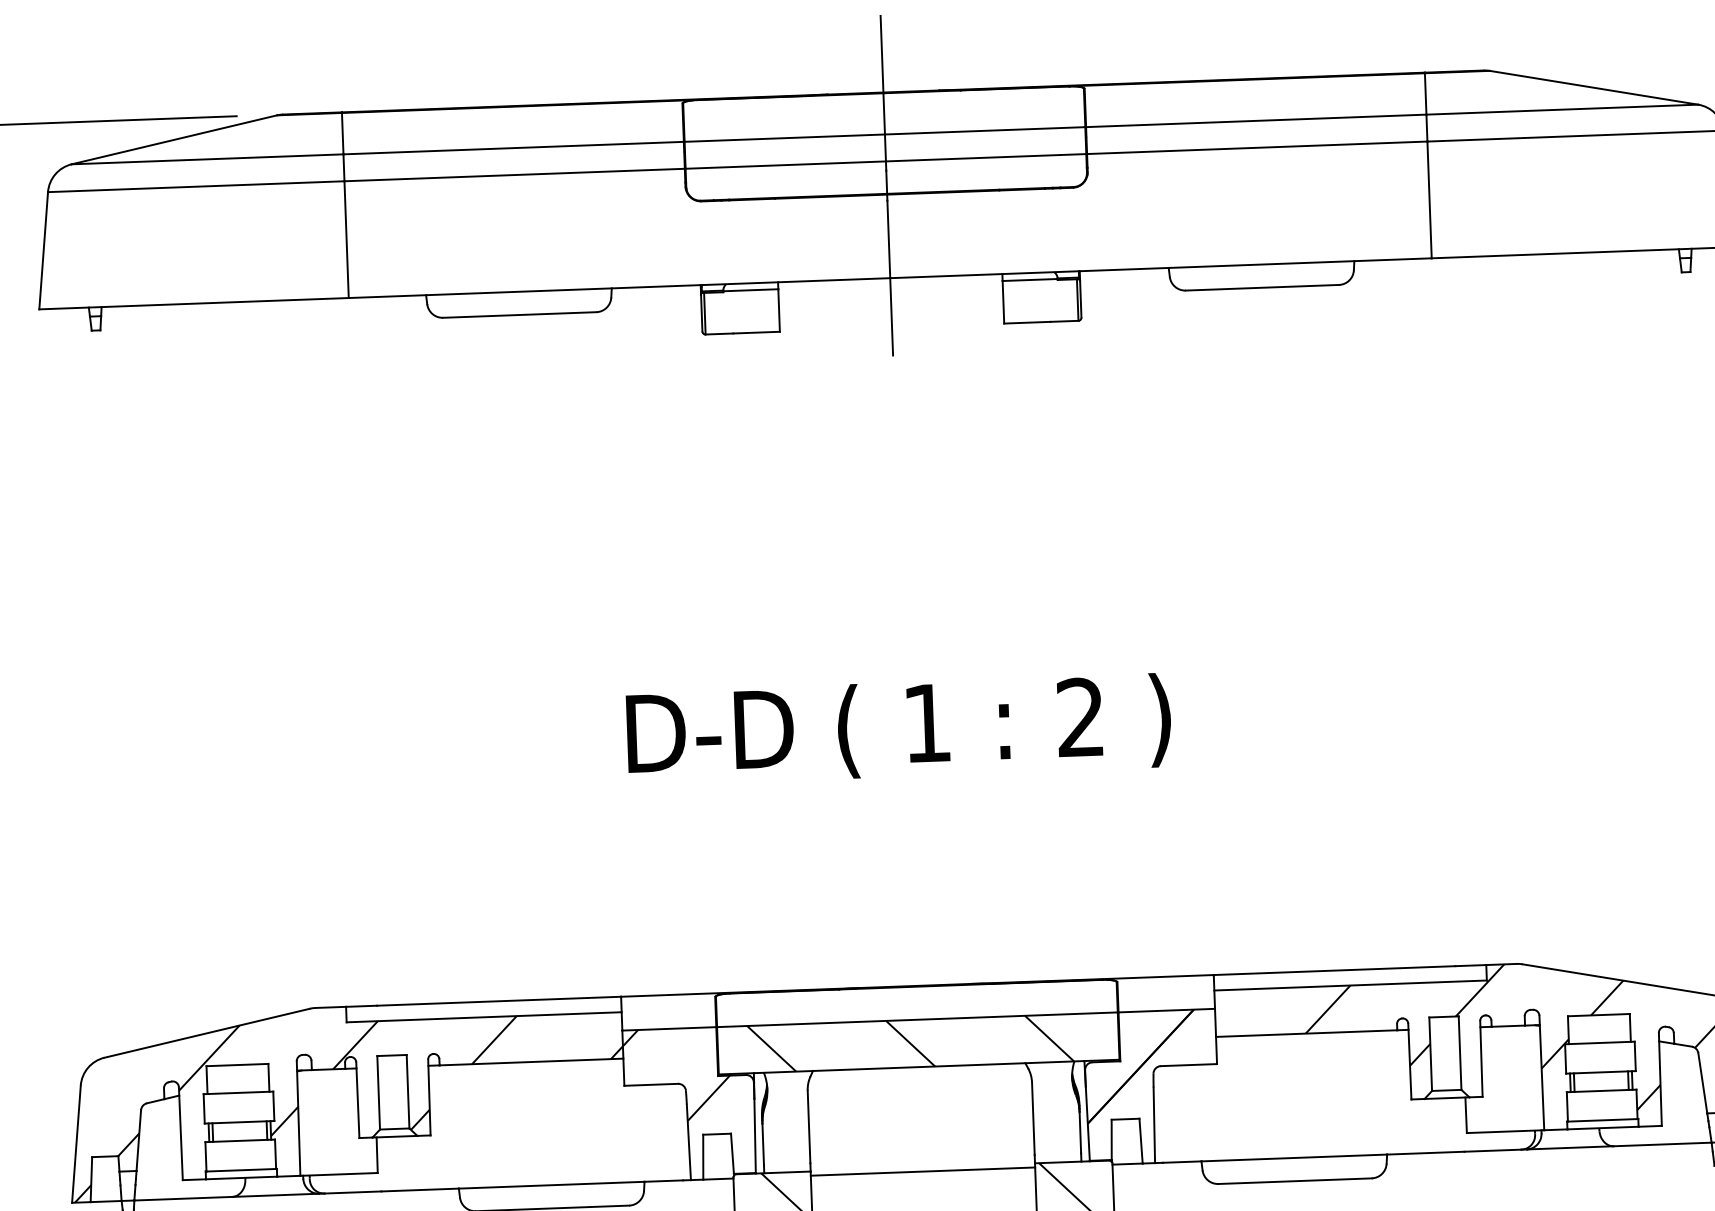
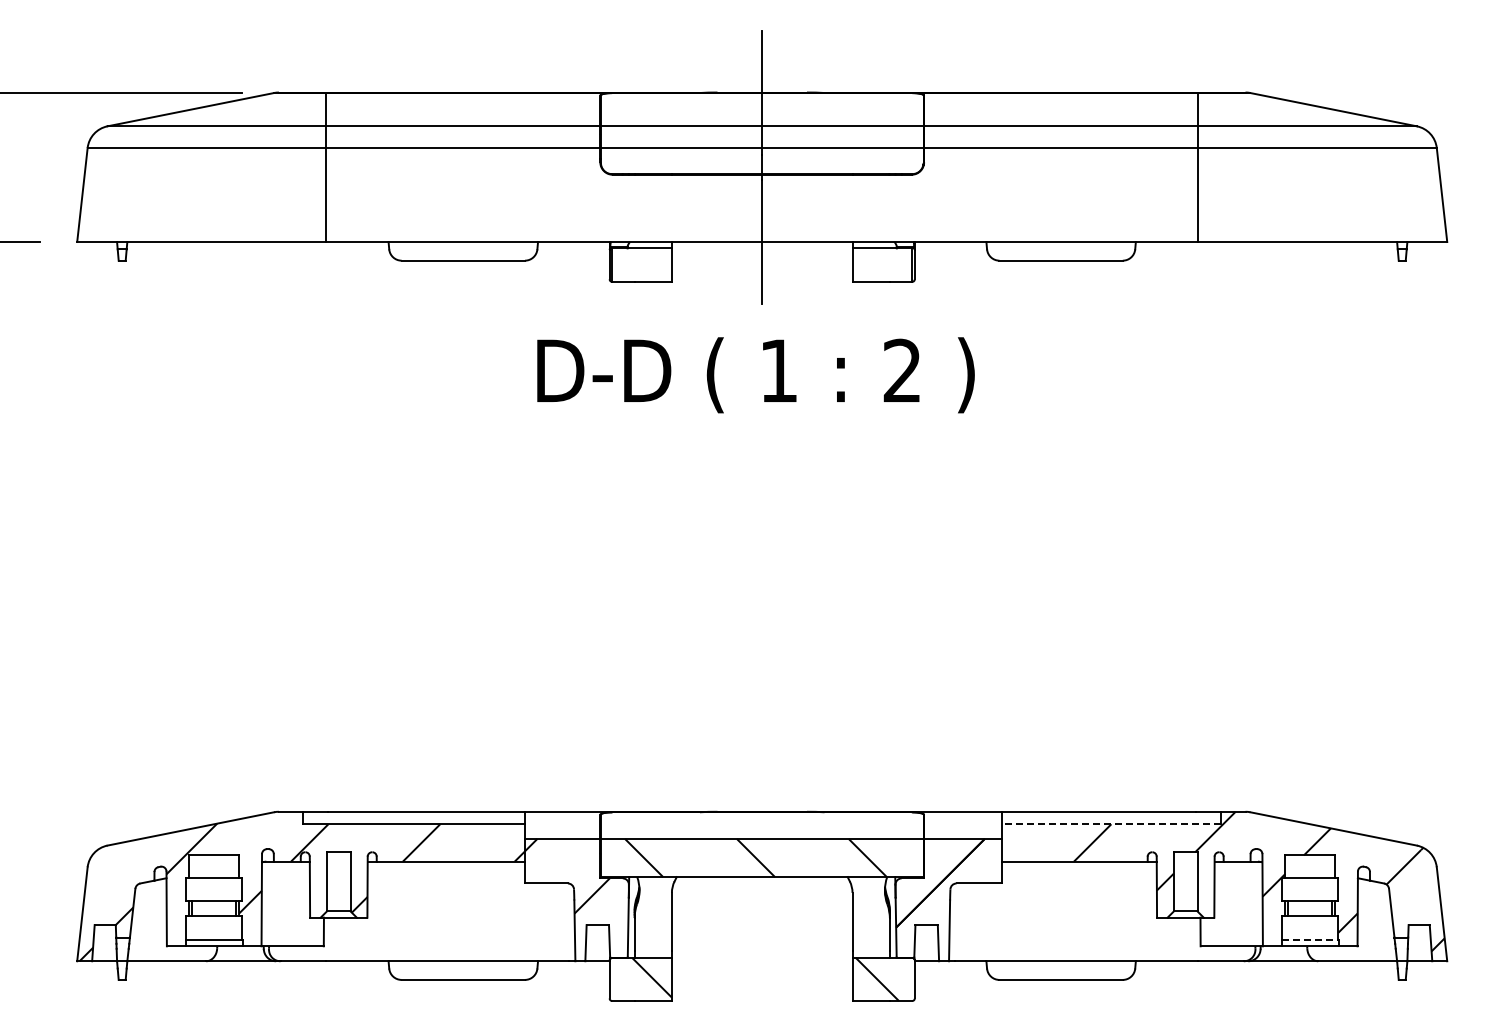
text: (898, 729) -> (755, 375), moved
line: (1350, 985) -> (1111, 824), solid -> dashed
line: (1603, 1120) -> (1310, 940), solid -> dashed
line: (922, 1171) -> (761, 961), removed

